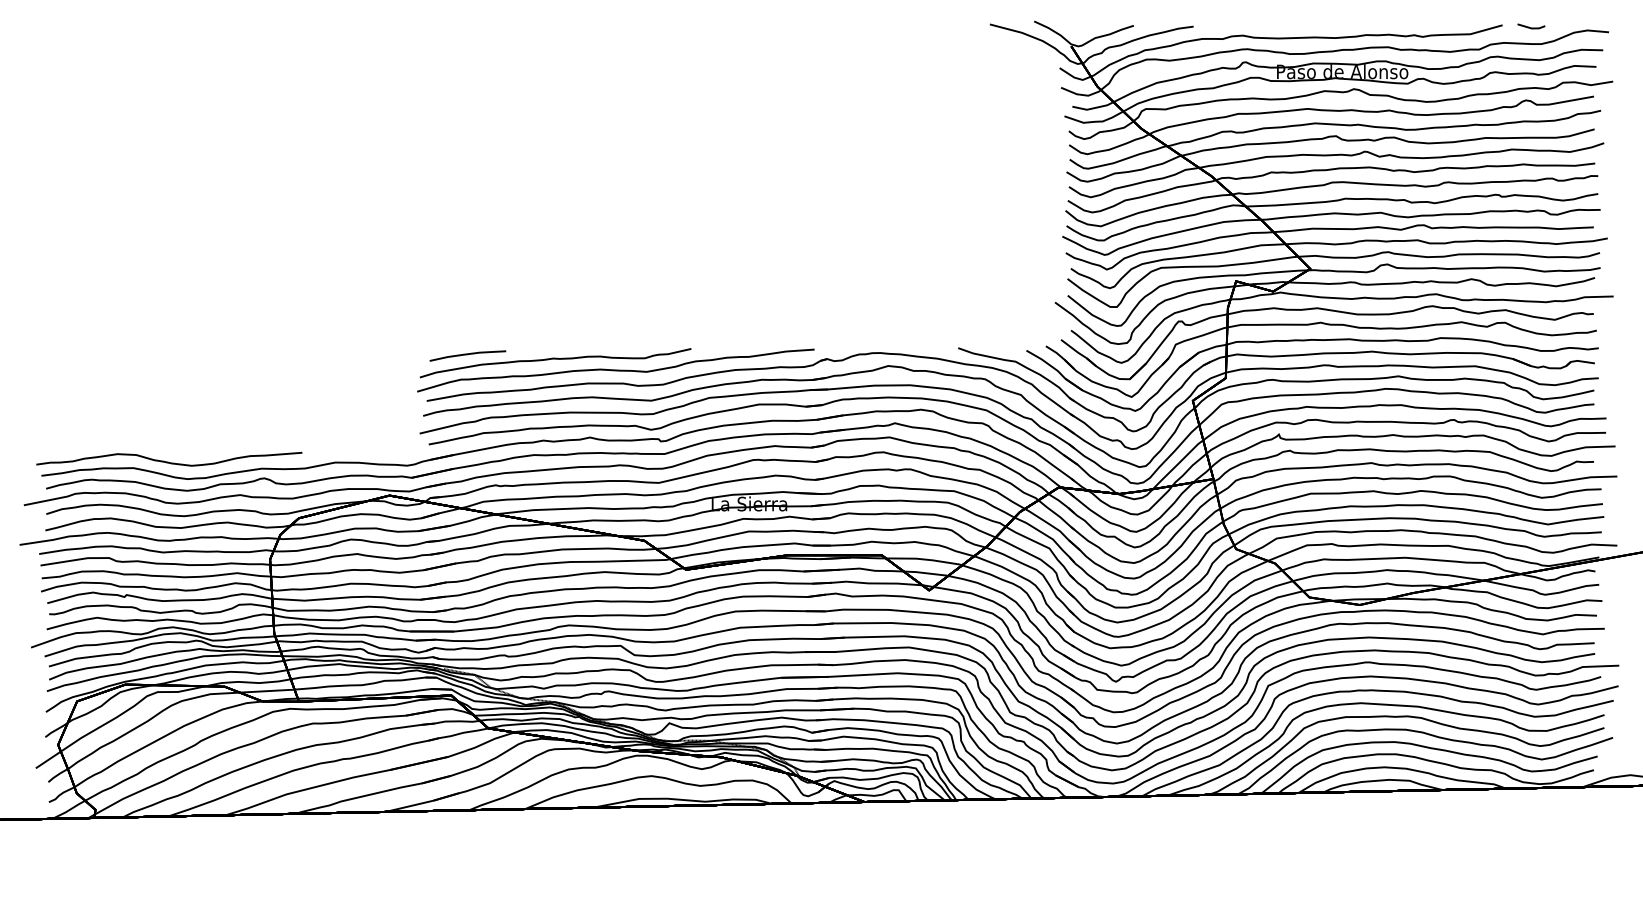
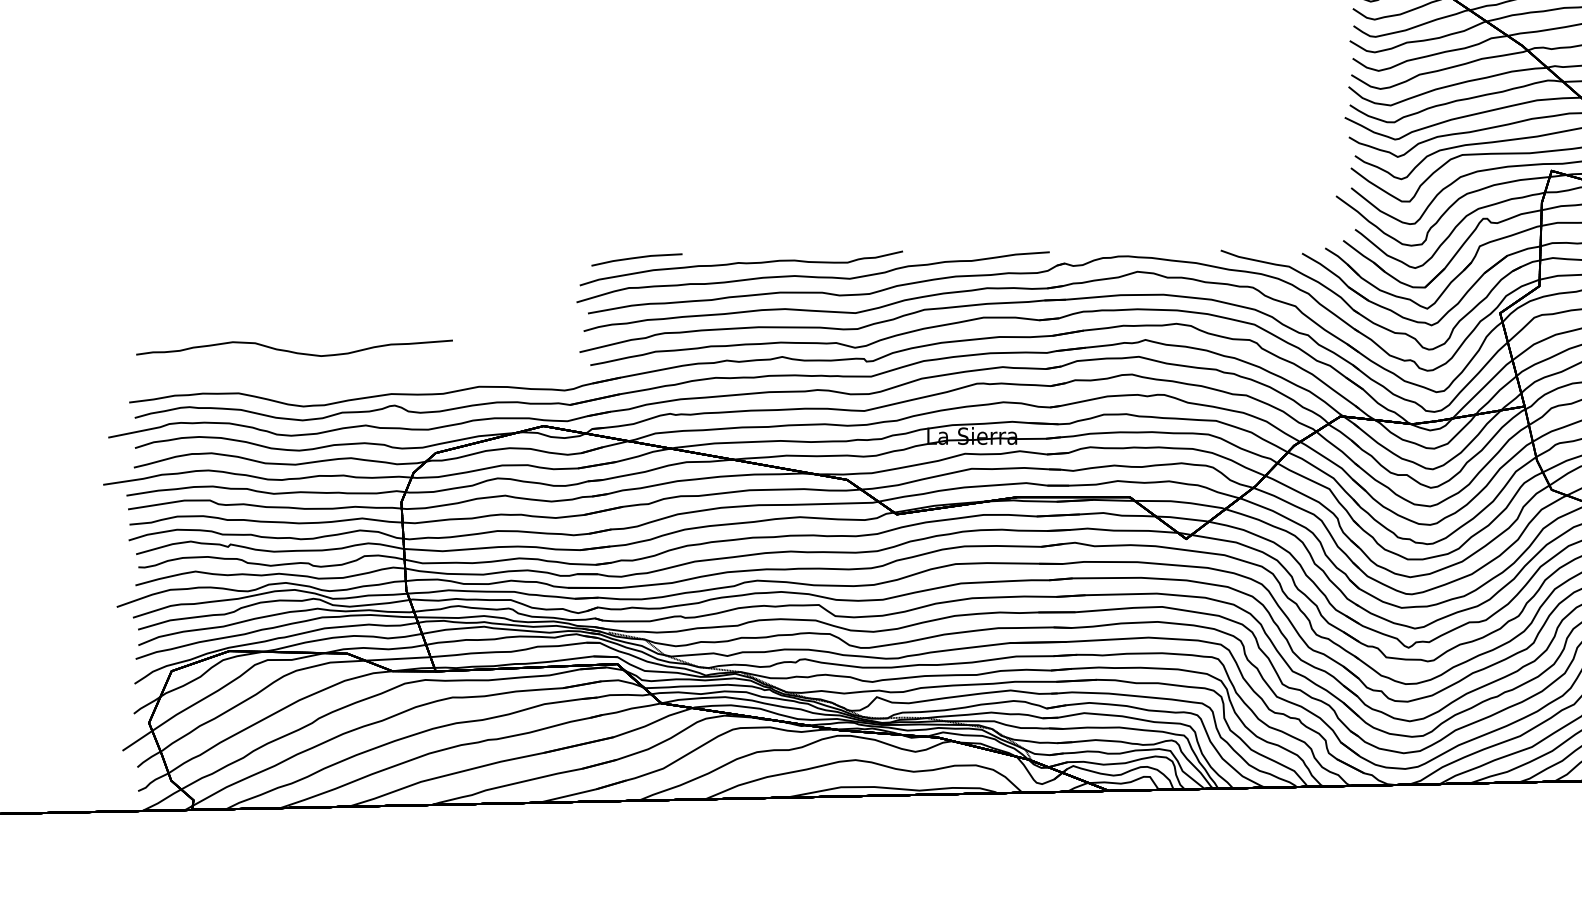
curve: (168, 461) -> (293, 350), moved

